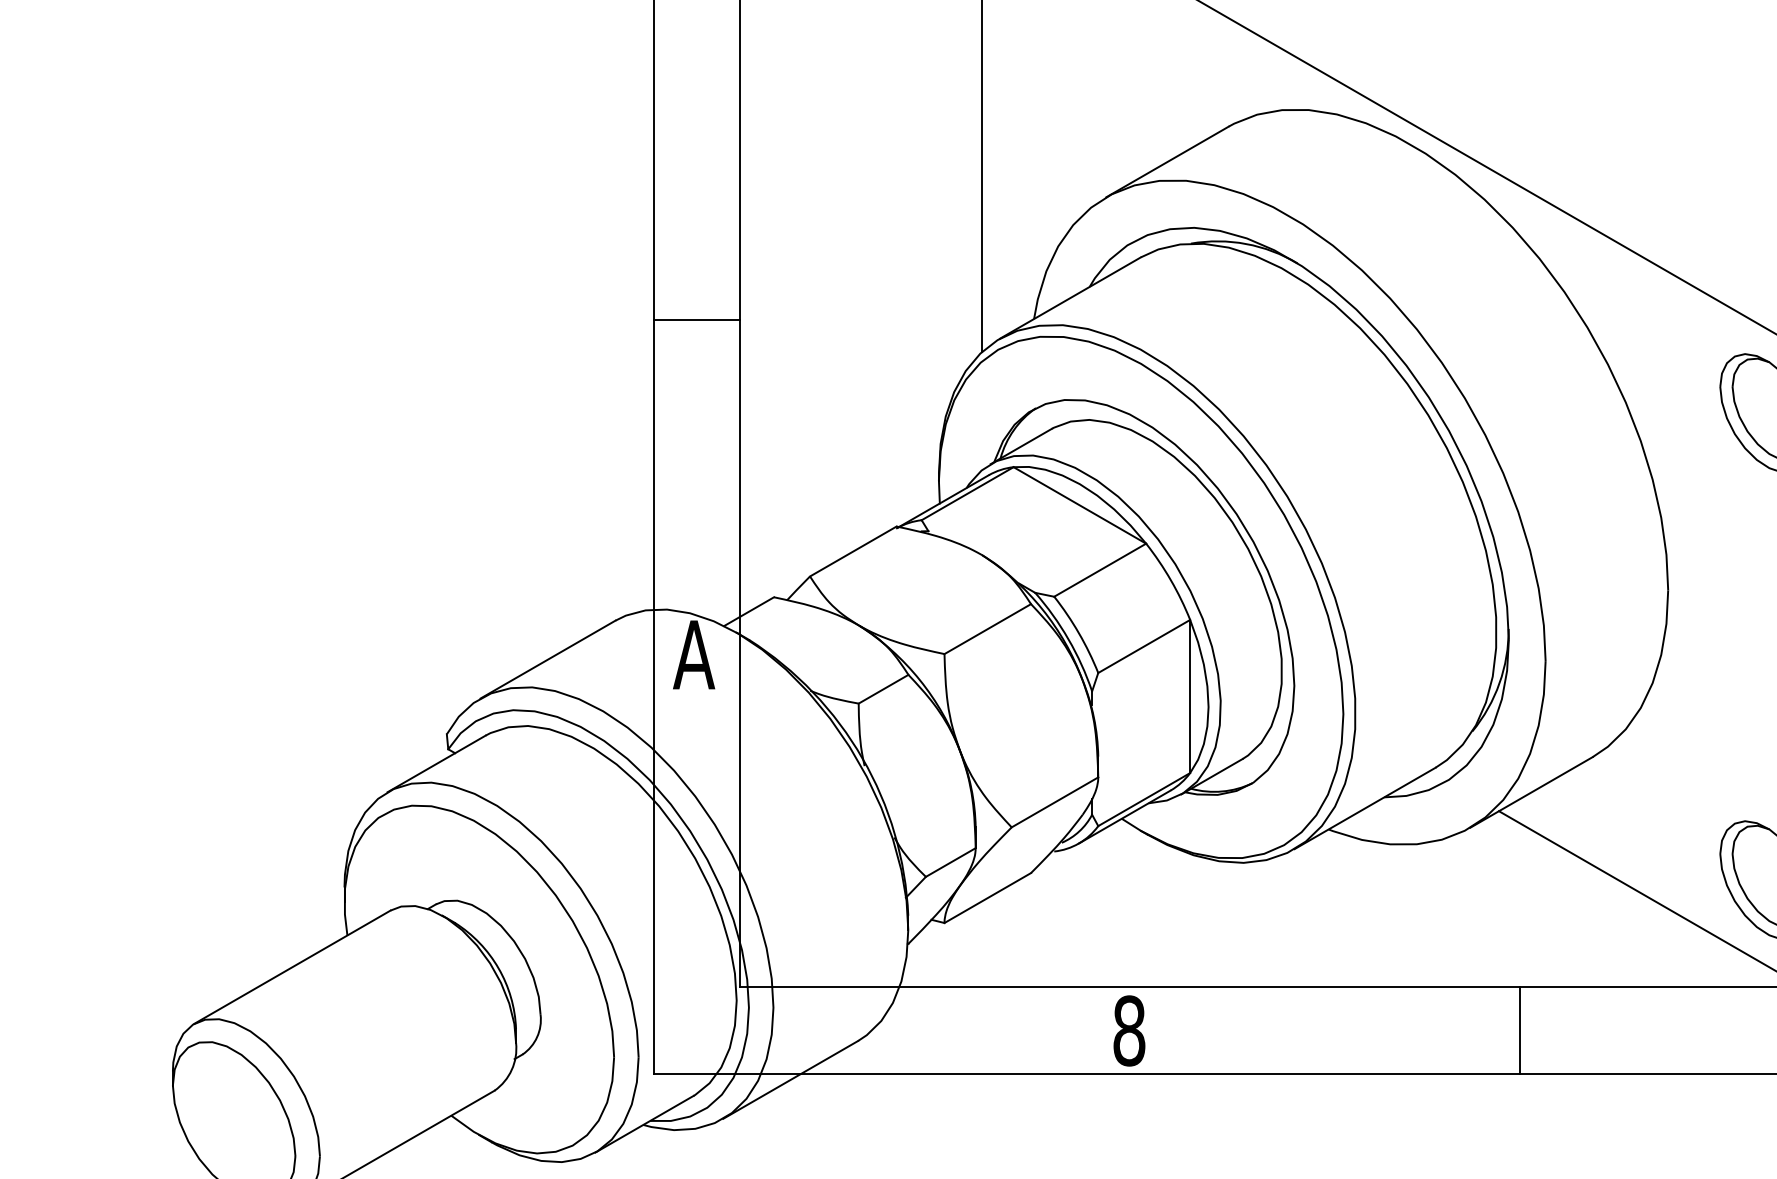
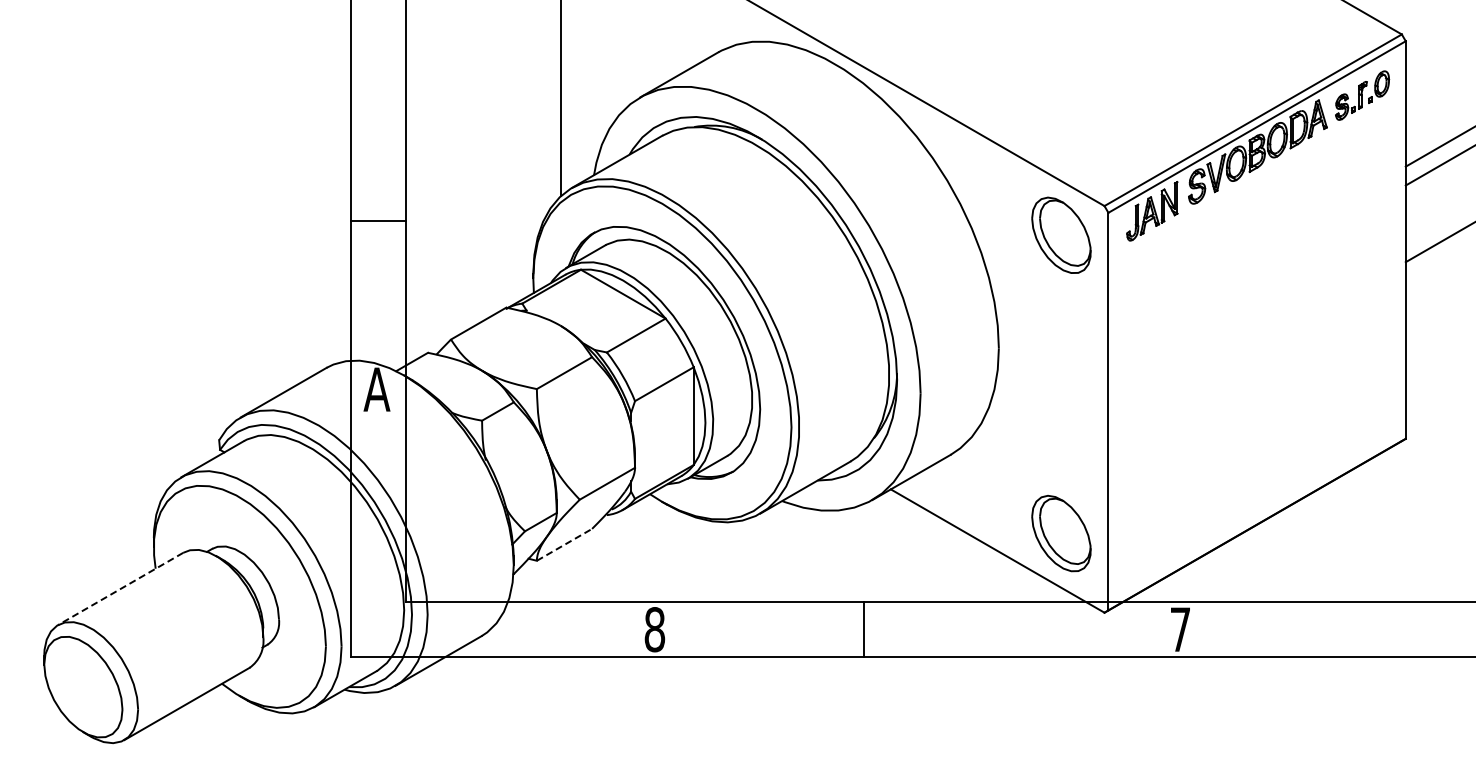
line: (696, 319) -> (378, 220), moved
line: (987, 897) -> (564, 544), solid -> dashed
line: (292, 968) -> (120, 589), solid -> dashed
line: (1520, 1030) -> (864, 629), moved

